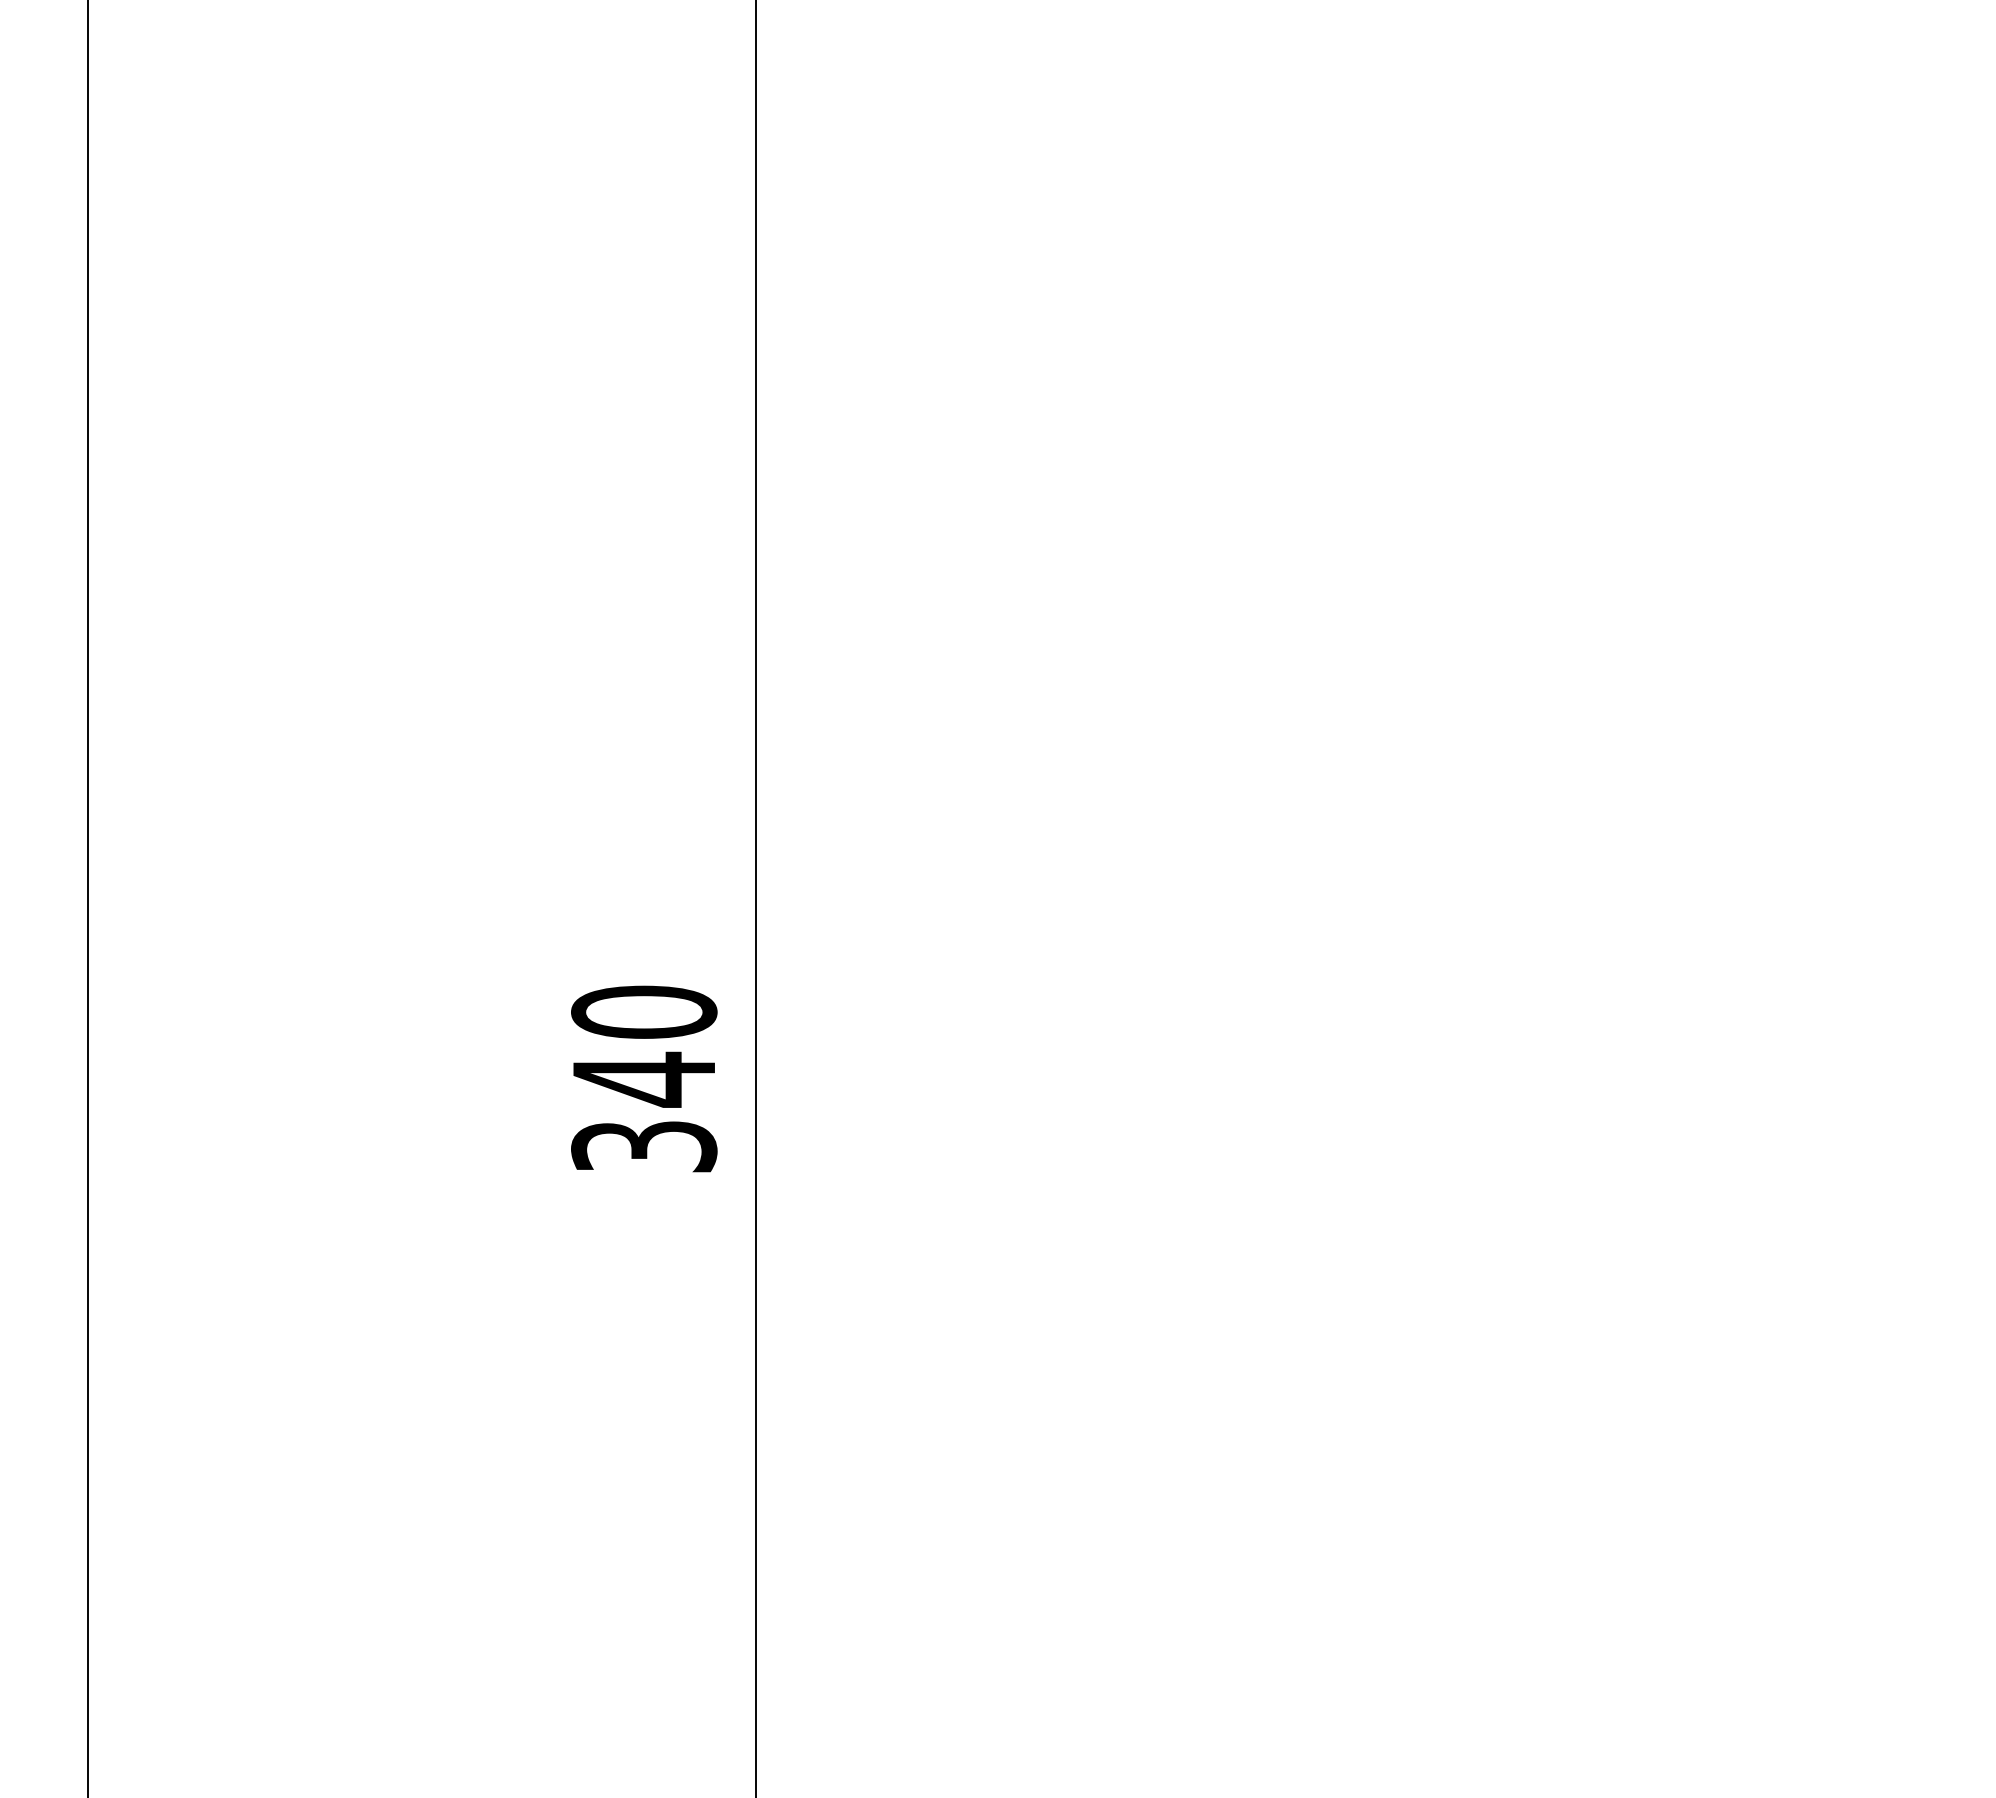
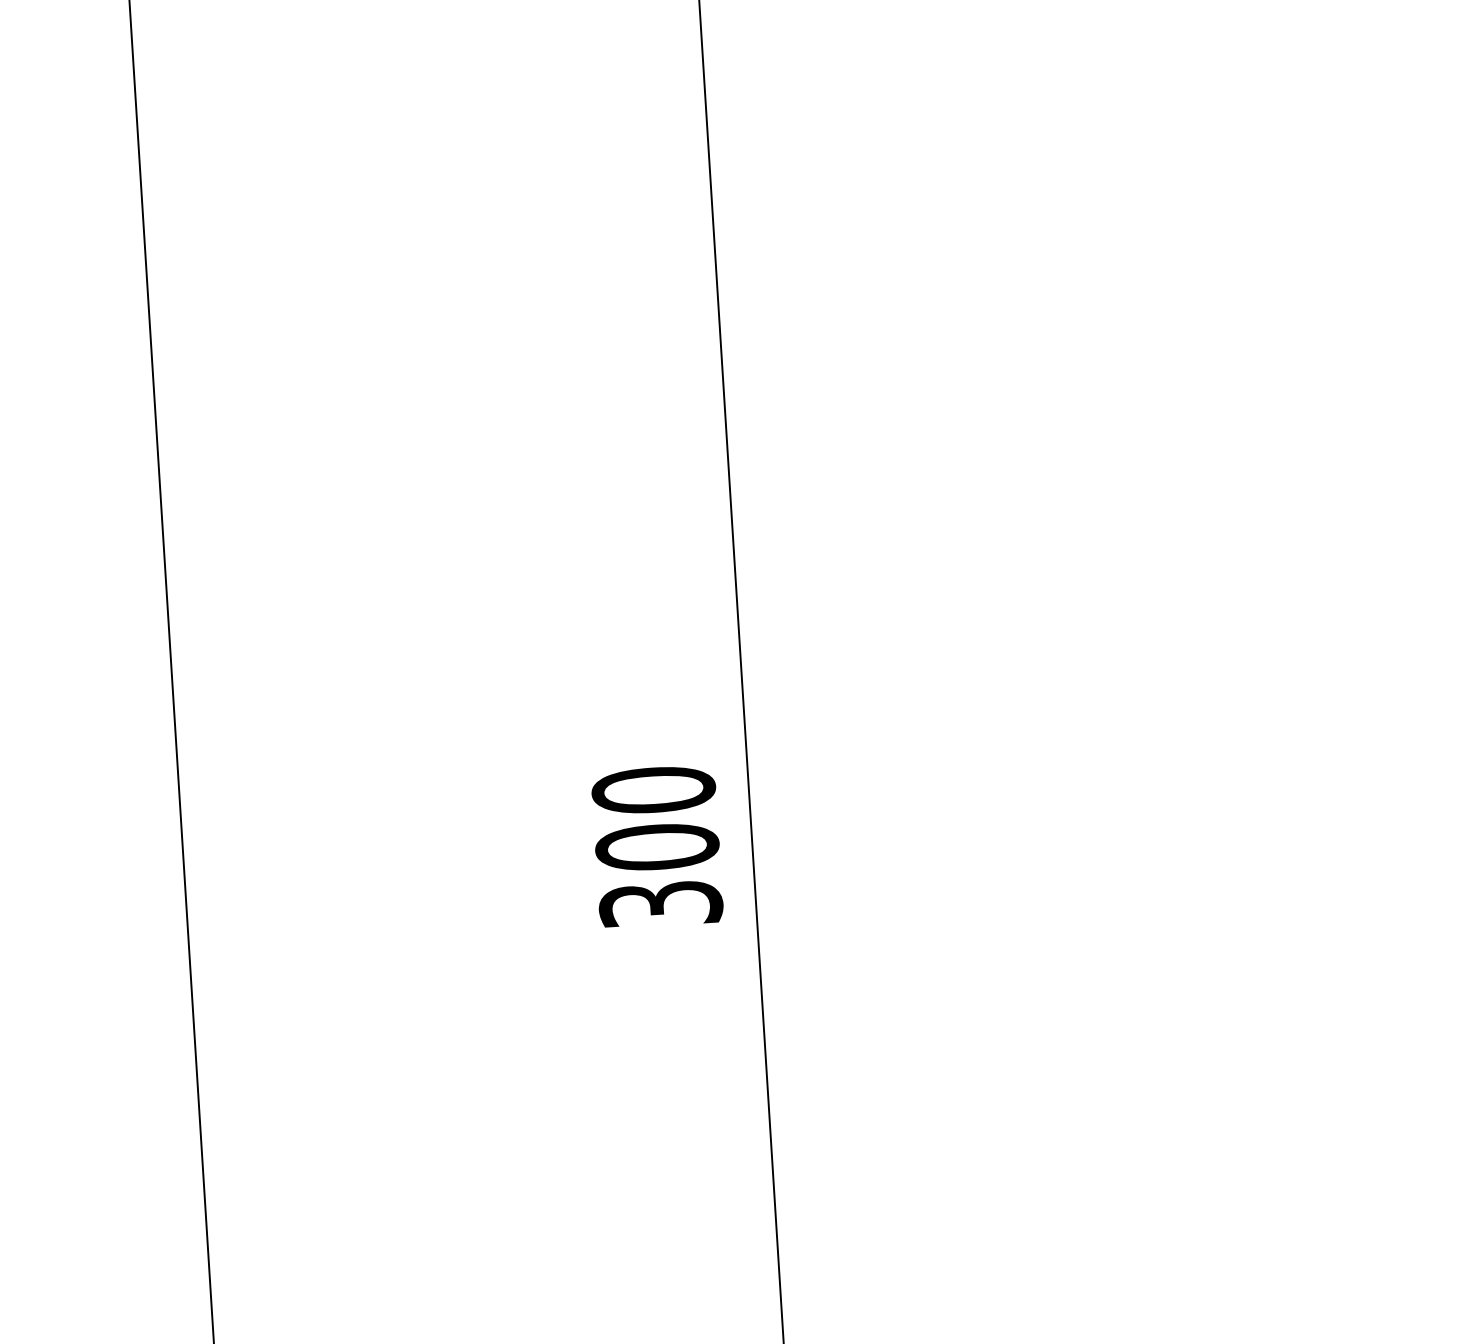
text: (644, 1079) -> (657, 847), 340 -> 300

